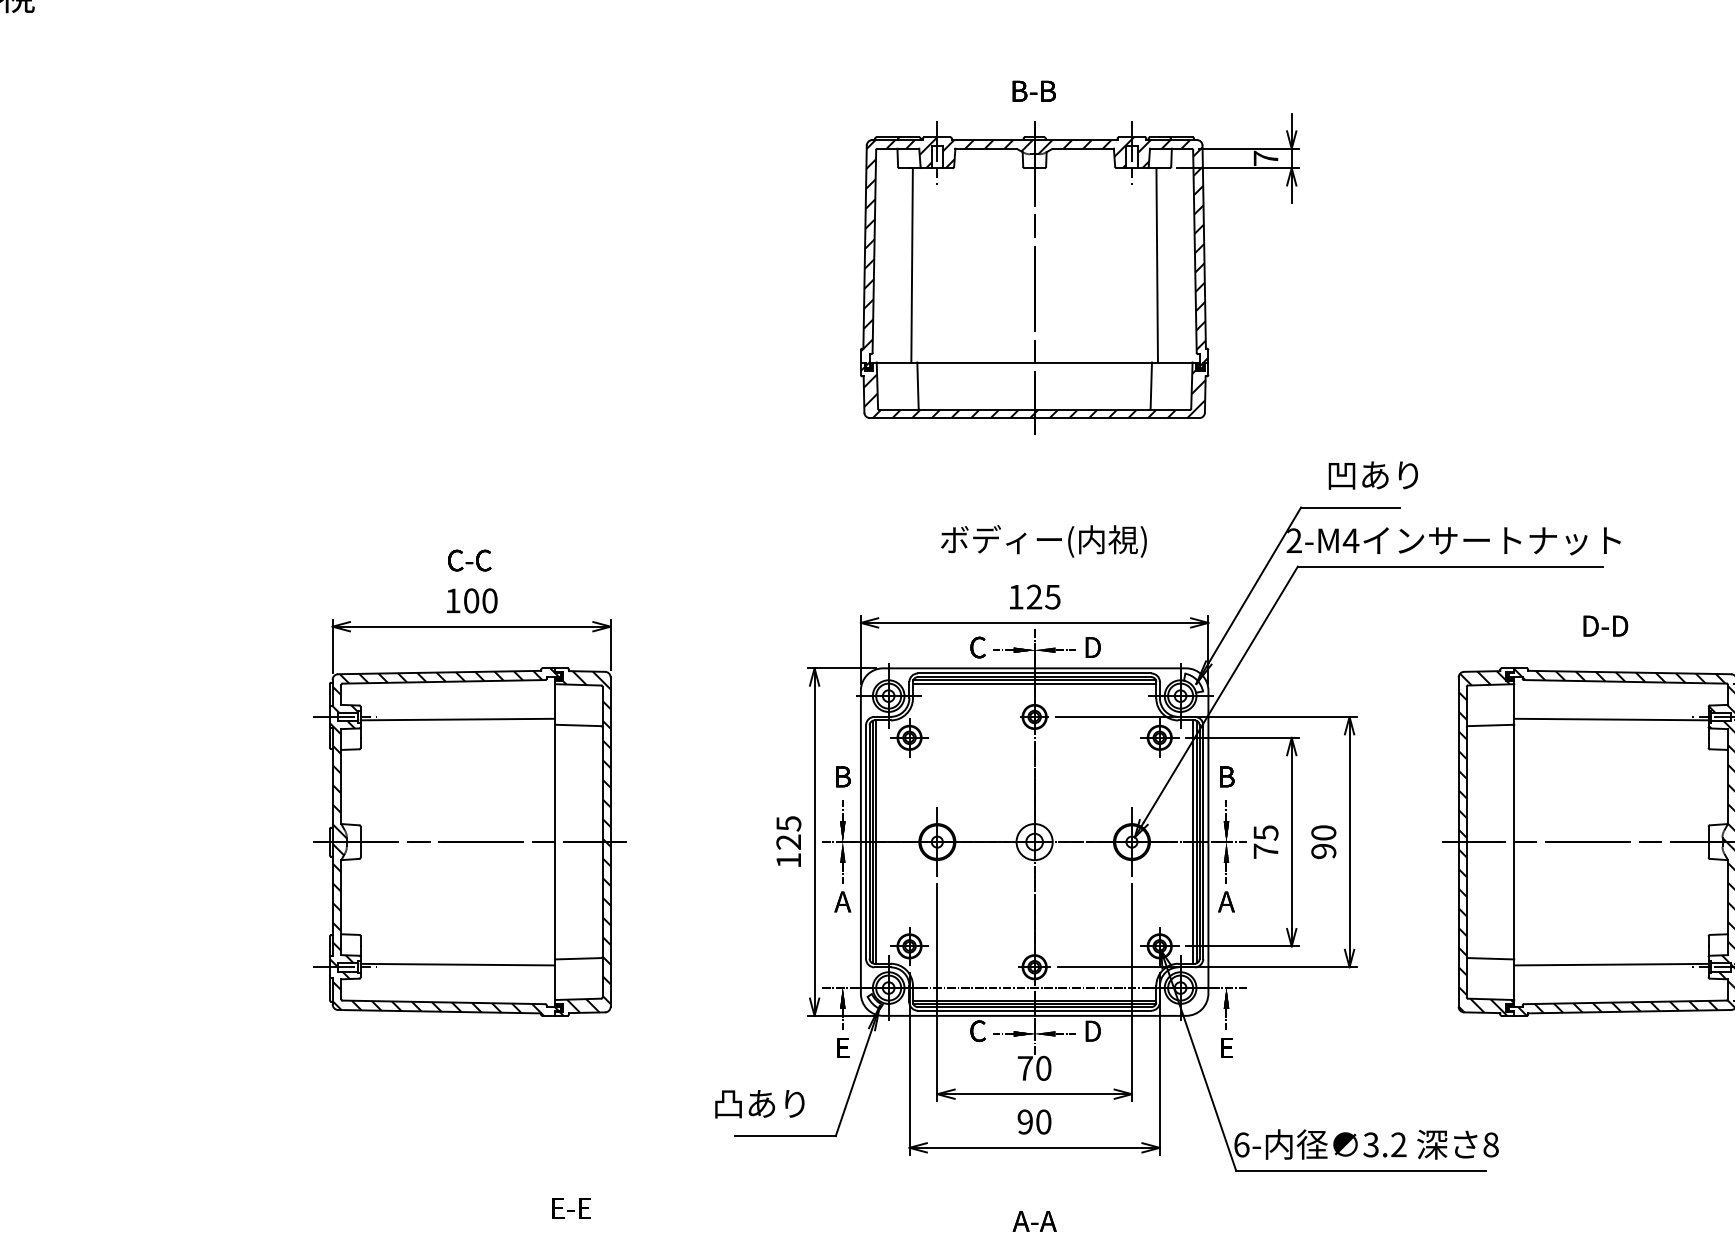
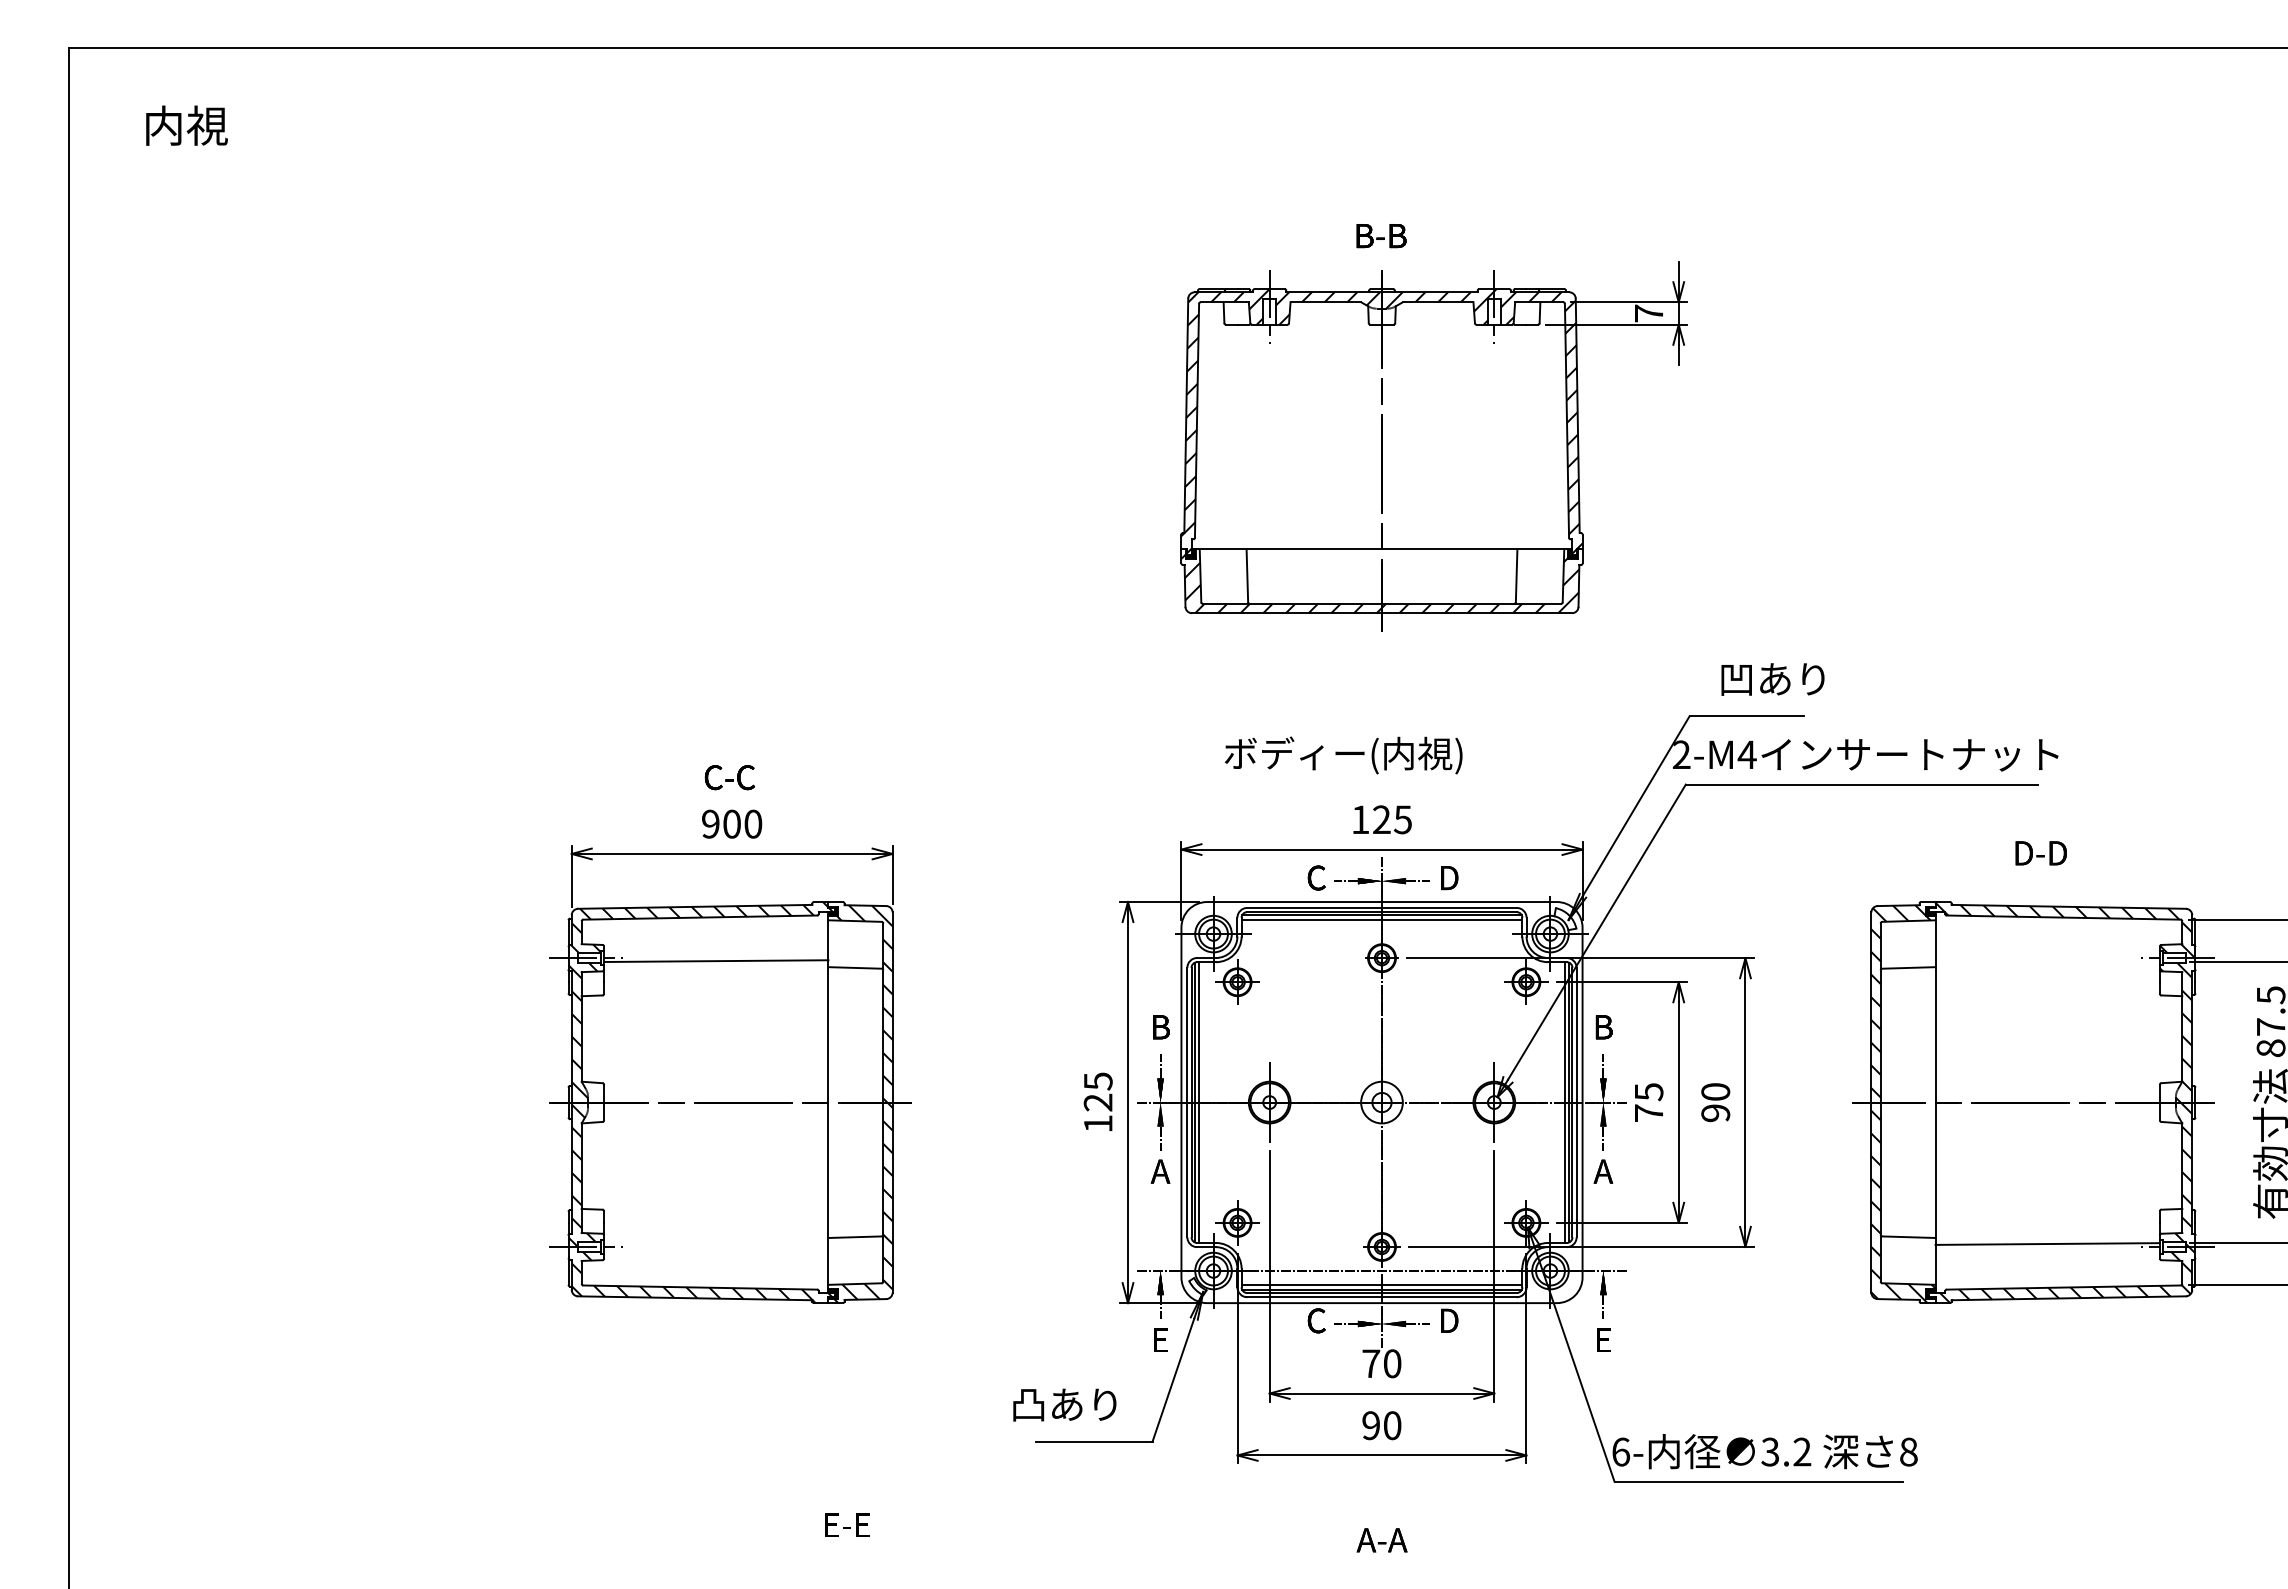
line: (912, 265) -> (1240, 436), removed
line: (1157, 265) -> (1523, 436), removed
text: (1043, 541) -> (1343, 755), moved
text: (452, 600) -> (710, 823), 100 -> 900
line: (1611, 719) -> (2047, 961), removed
line: (458, 964) -> (716, 1243), removed

